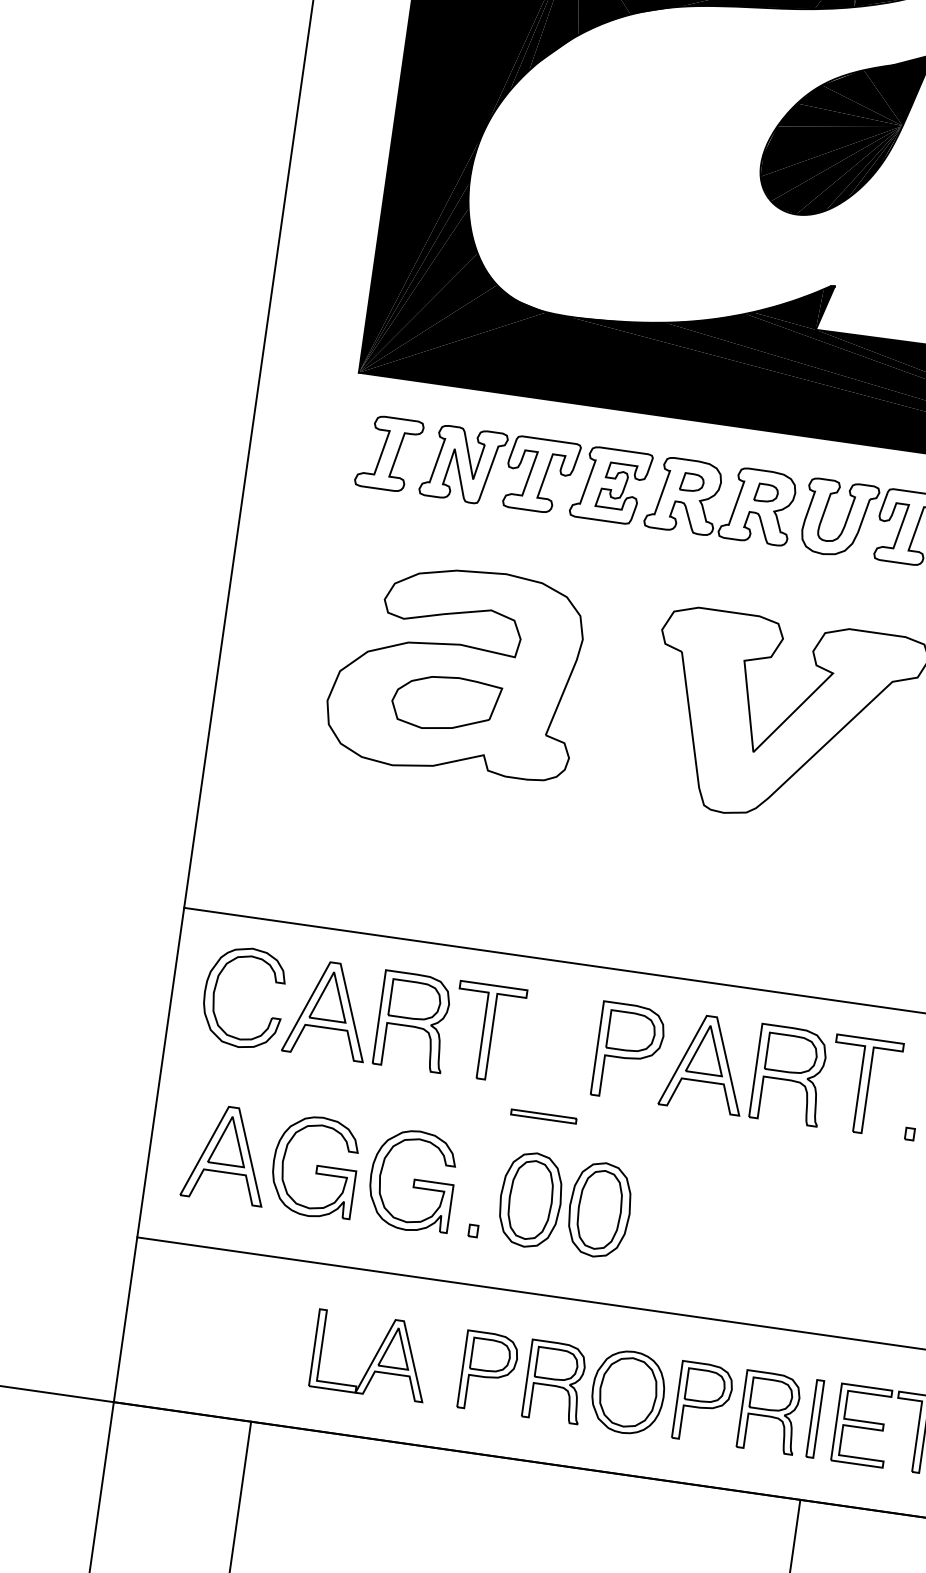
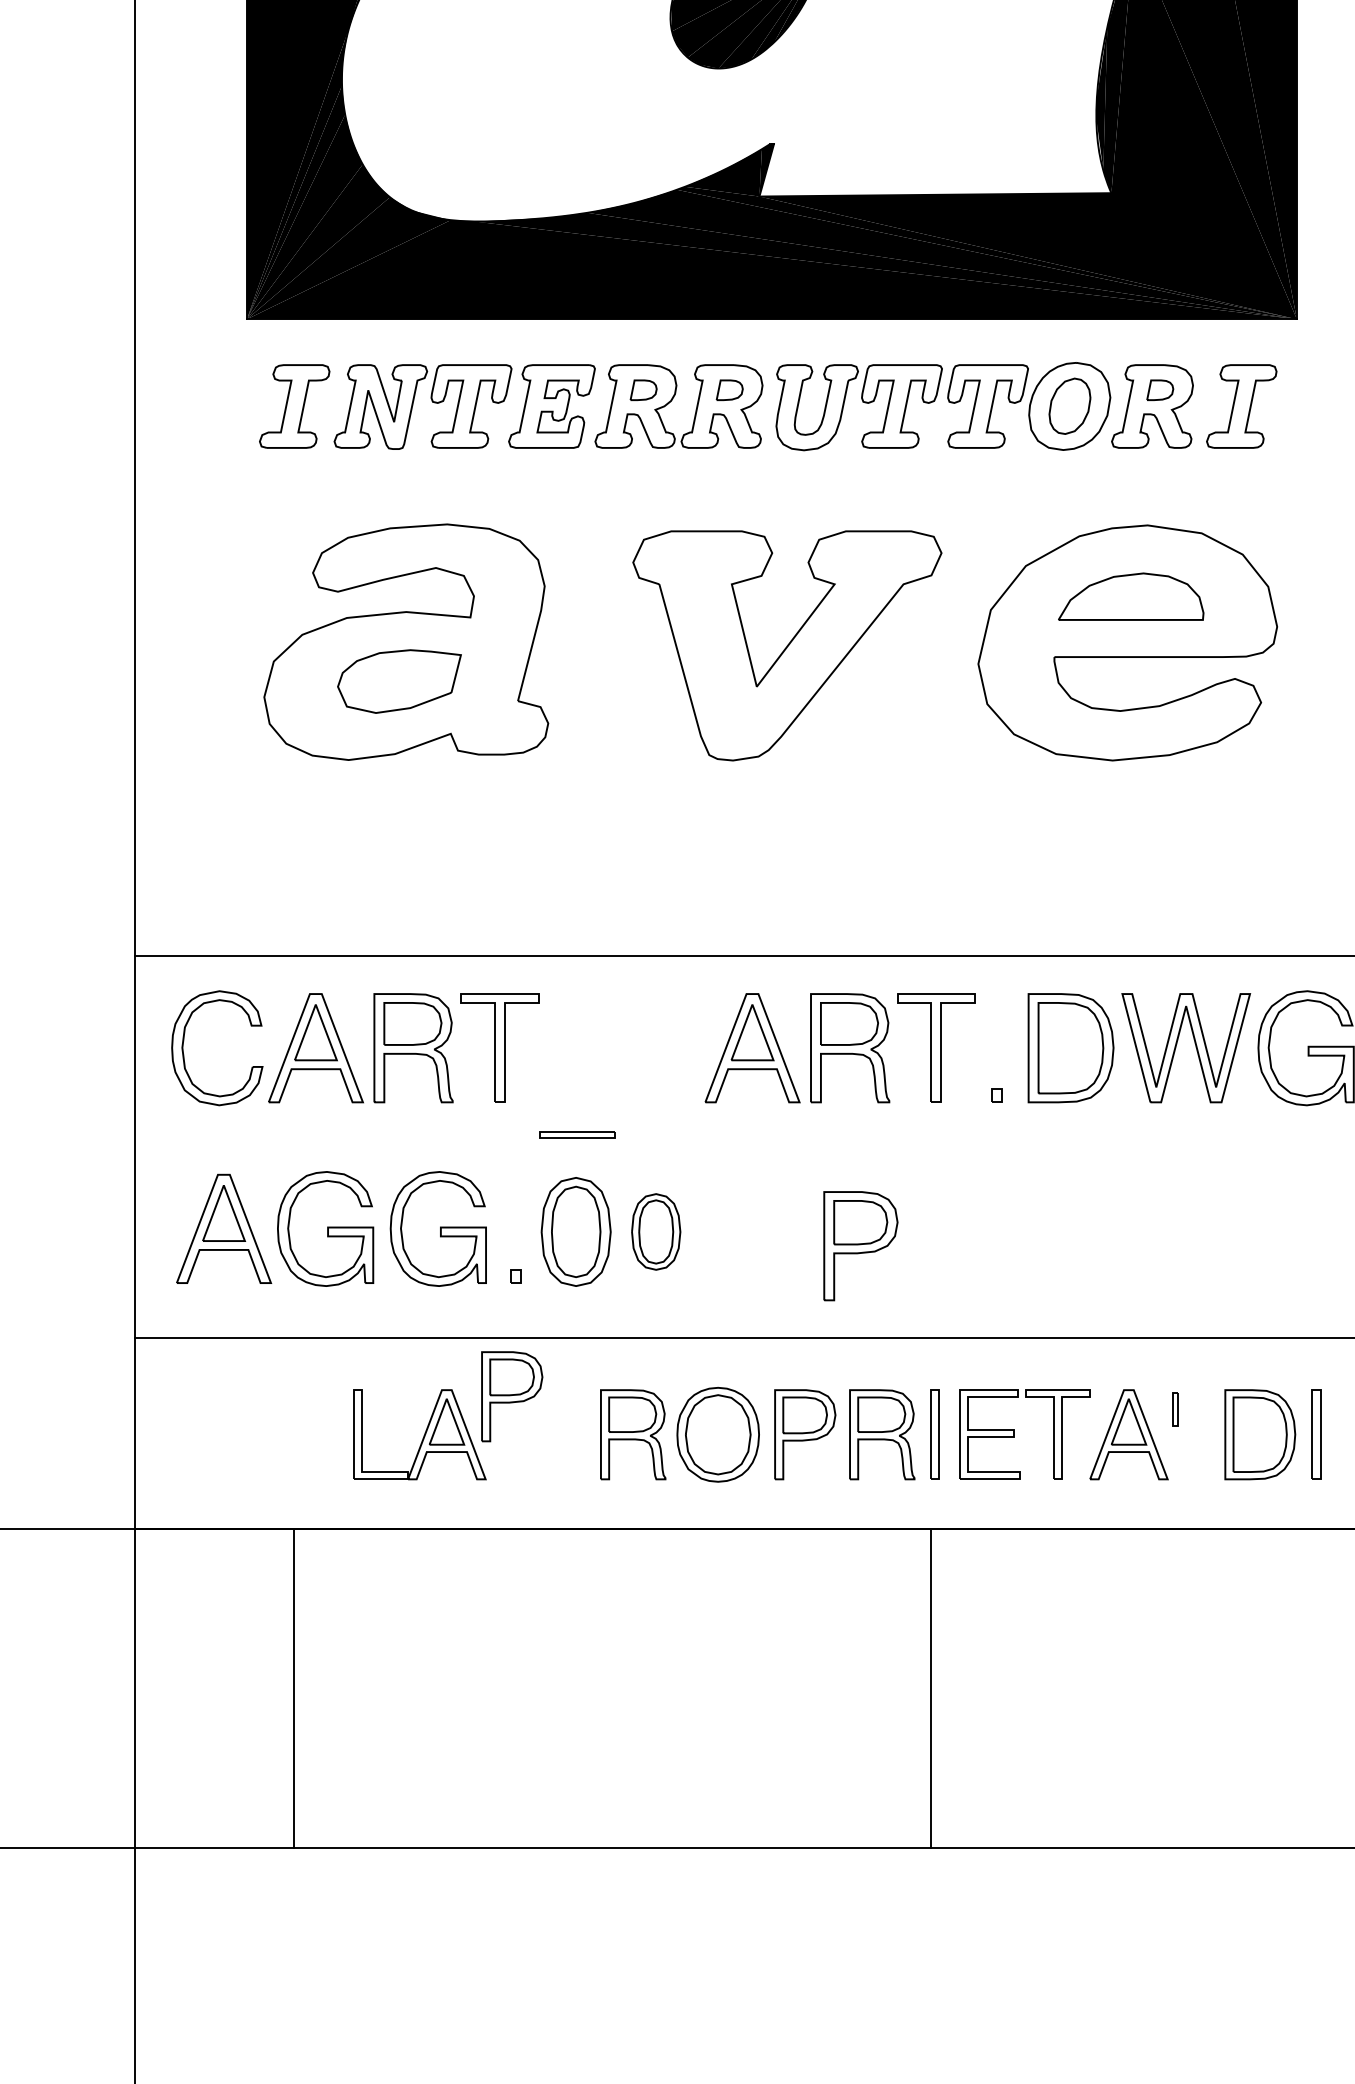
part: (628, 1052) -> (860, 1246), moved
part: (599, 1209) -> (655, 1231), size x0.7
part: (488, 1372) -> (512, 1396), moved

